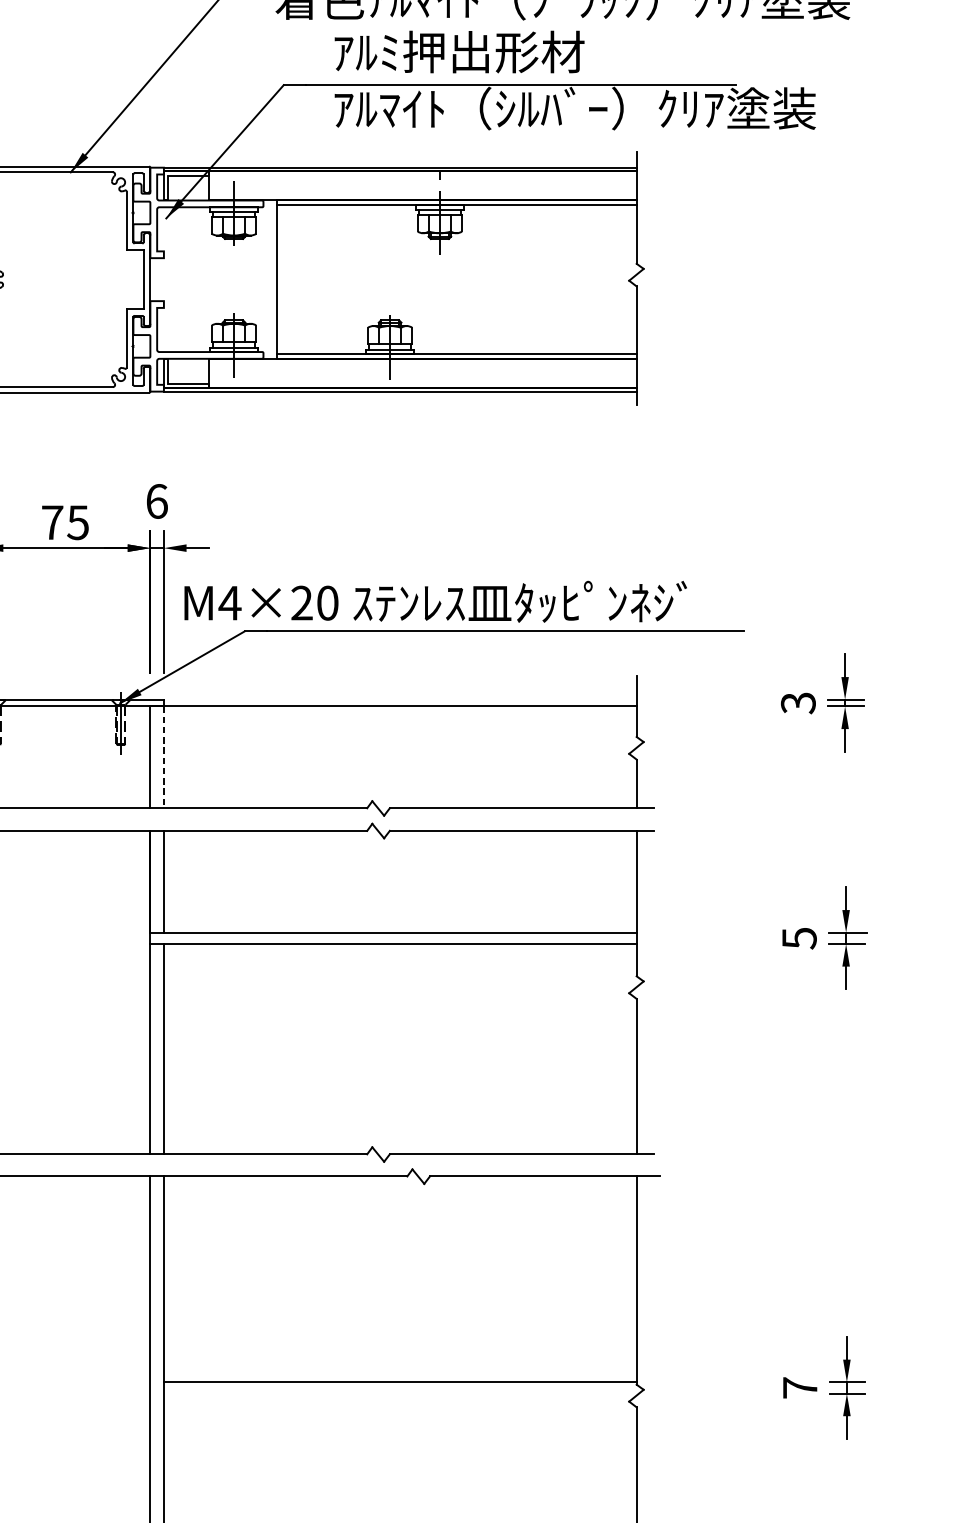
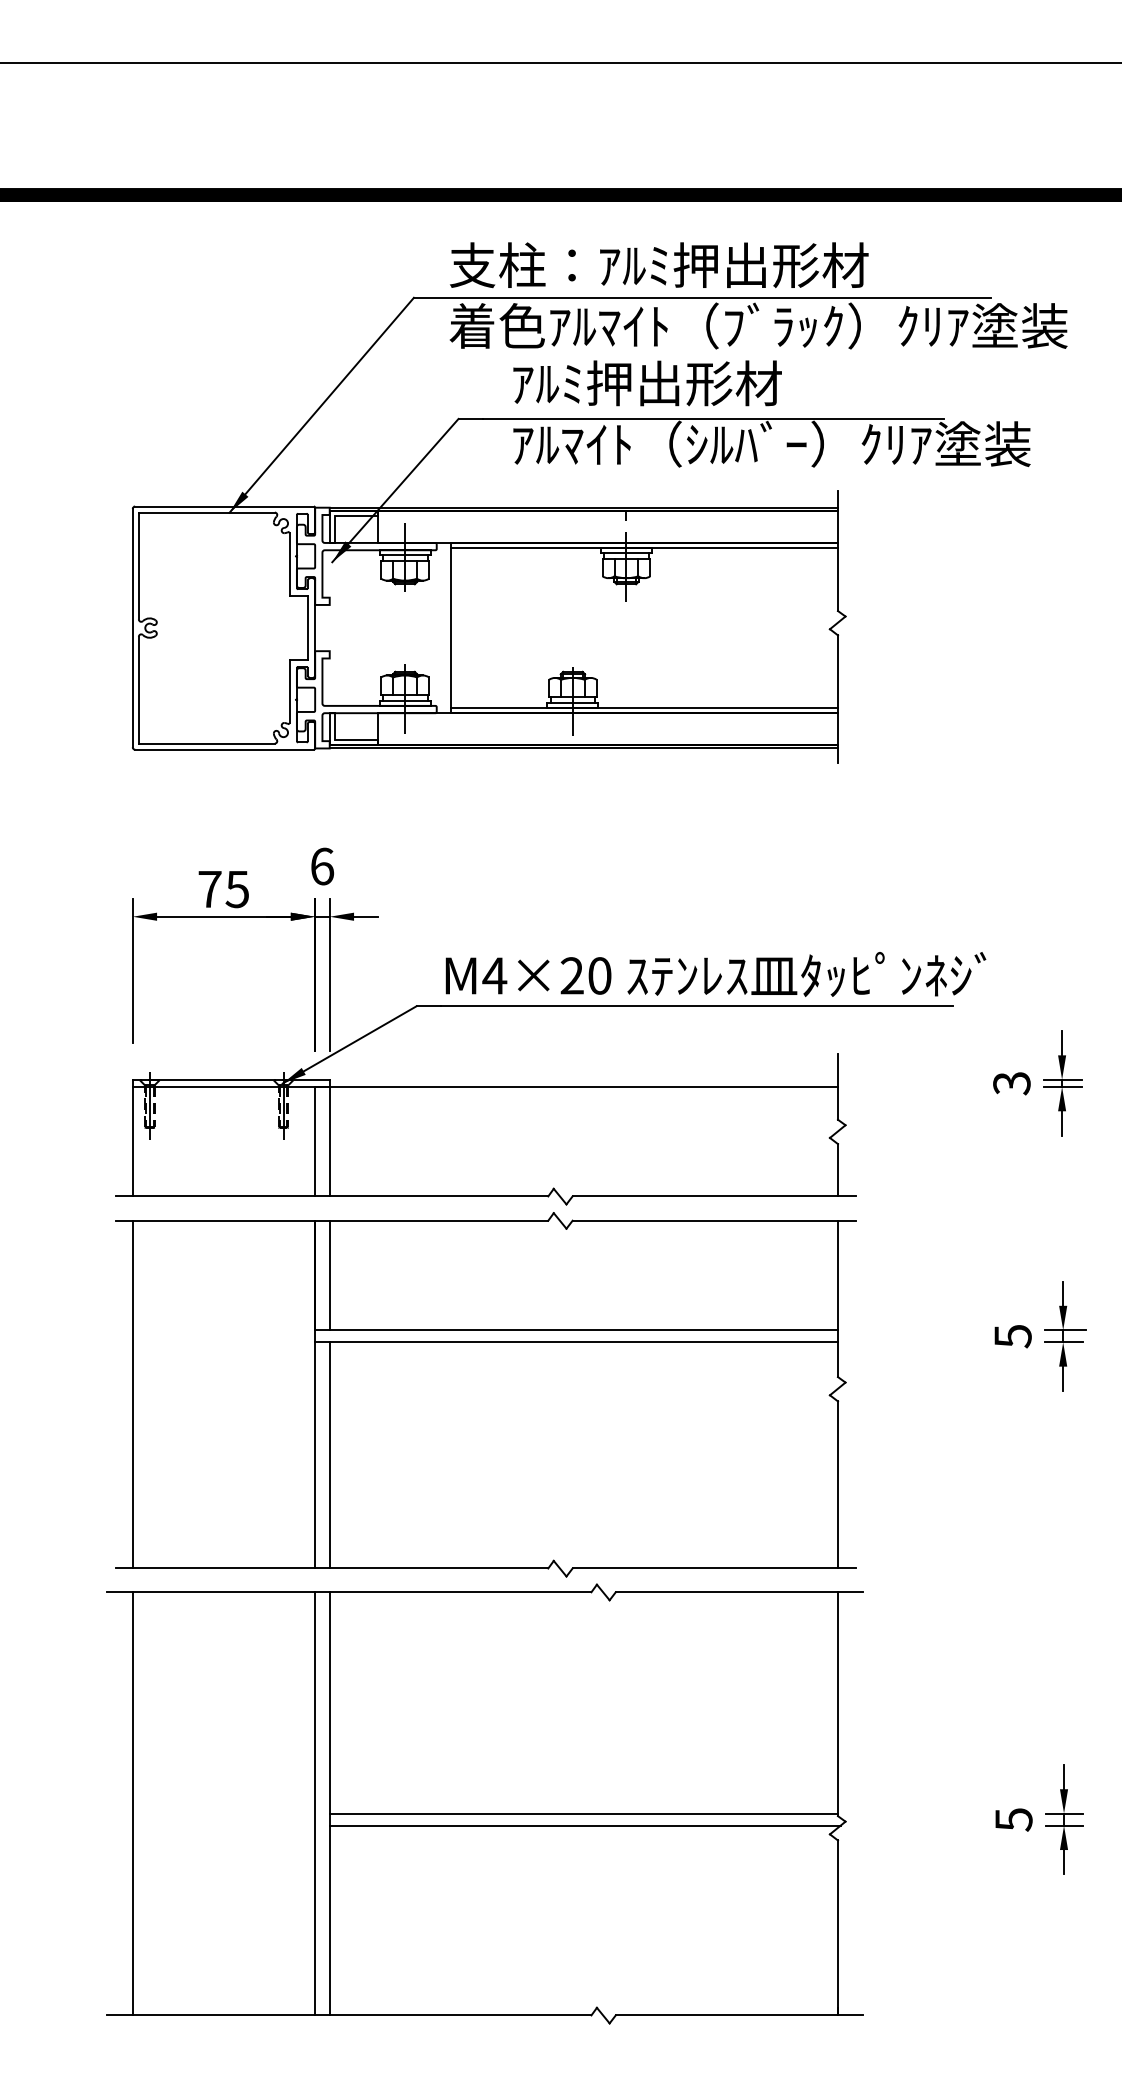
text: (435, 601) -> (715, 974), moved
line: (163, 757) -> (329, 1141), dashed -> solid
text: (799, 1387) -> (1013, 1819), 7 -> 5
line: (400, 1393) -> (584, 1825), added

